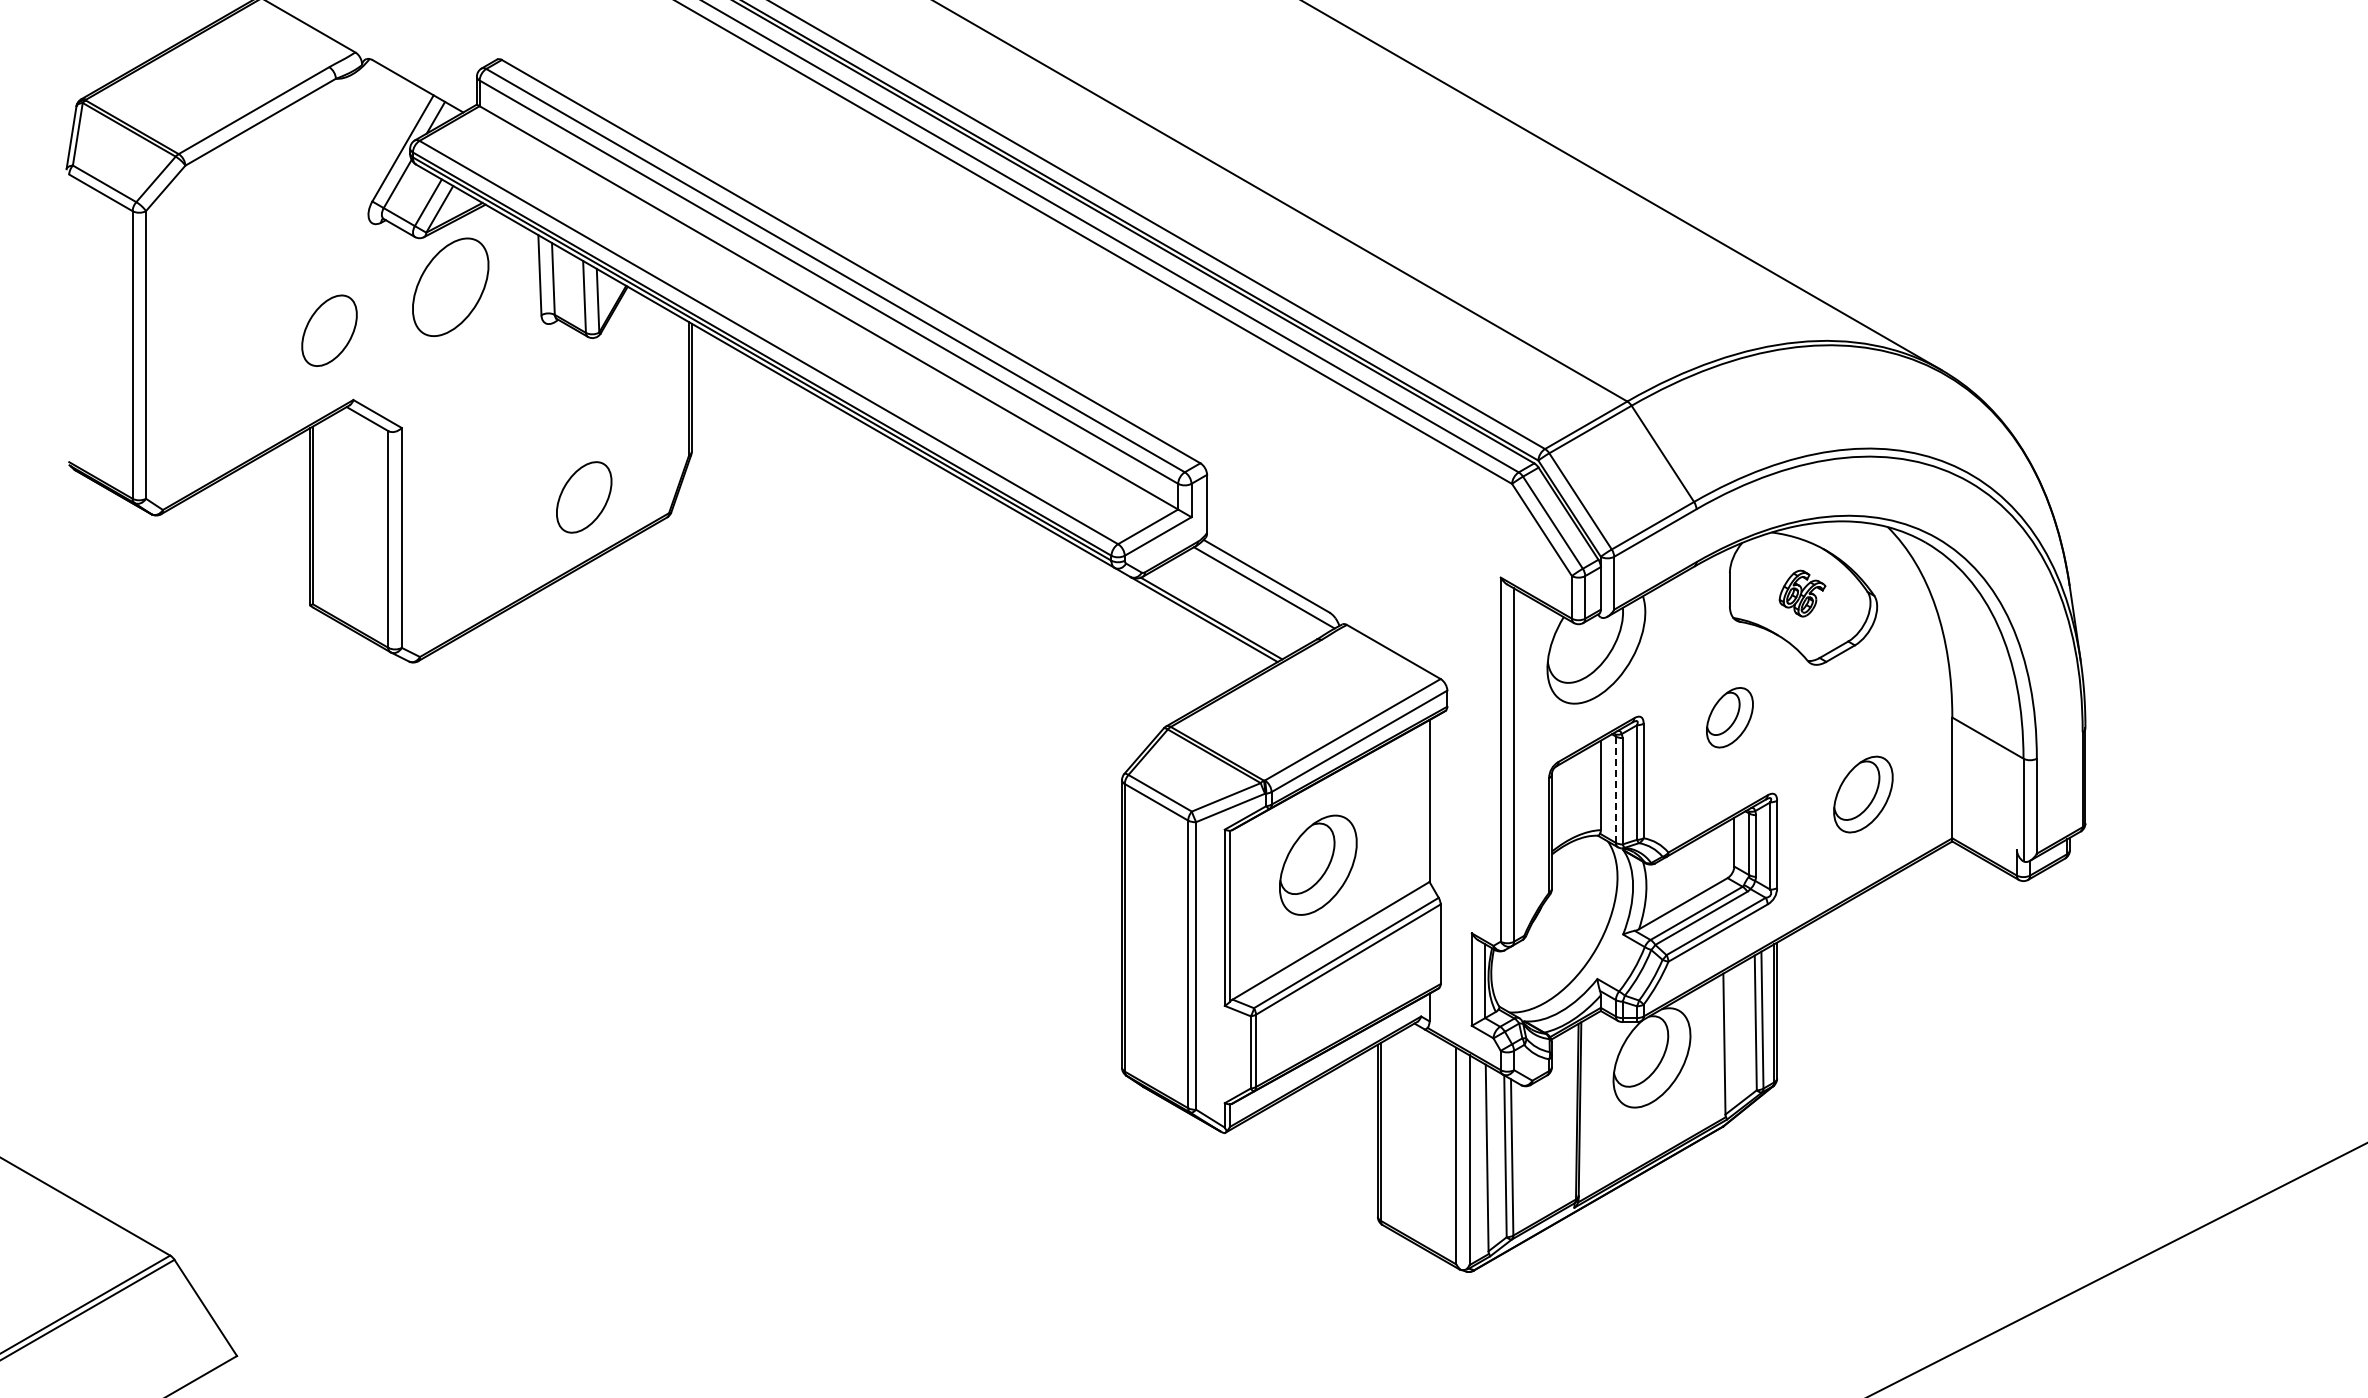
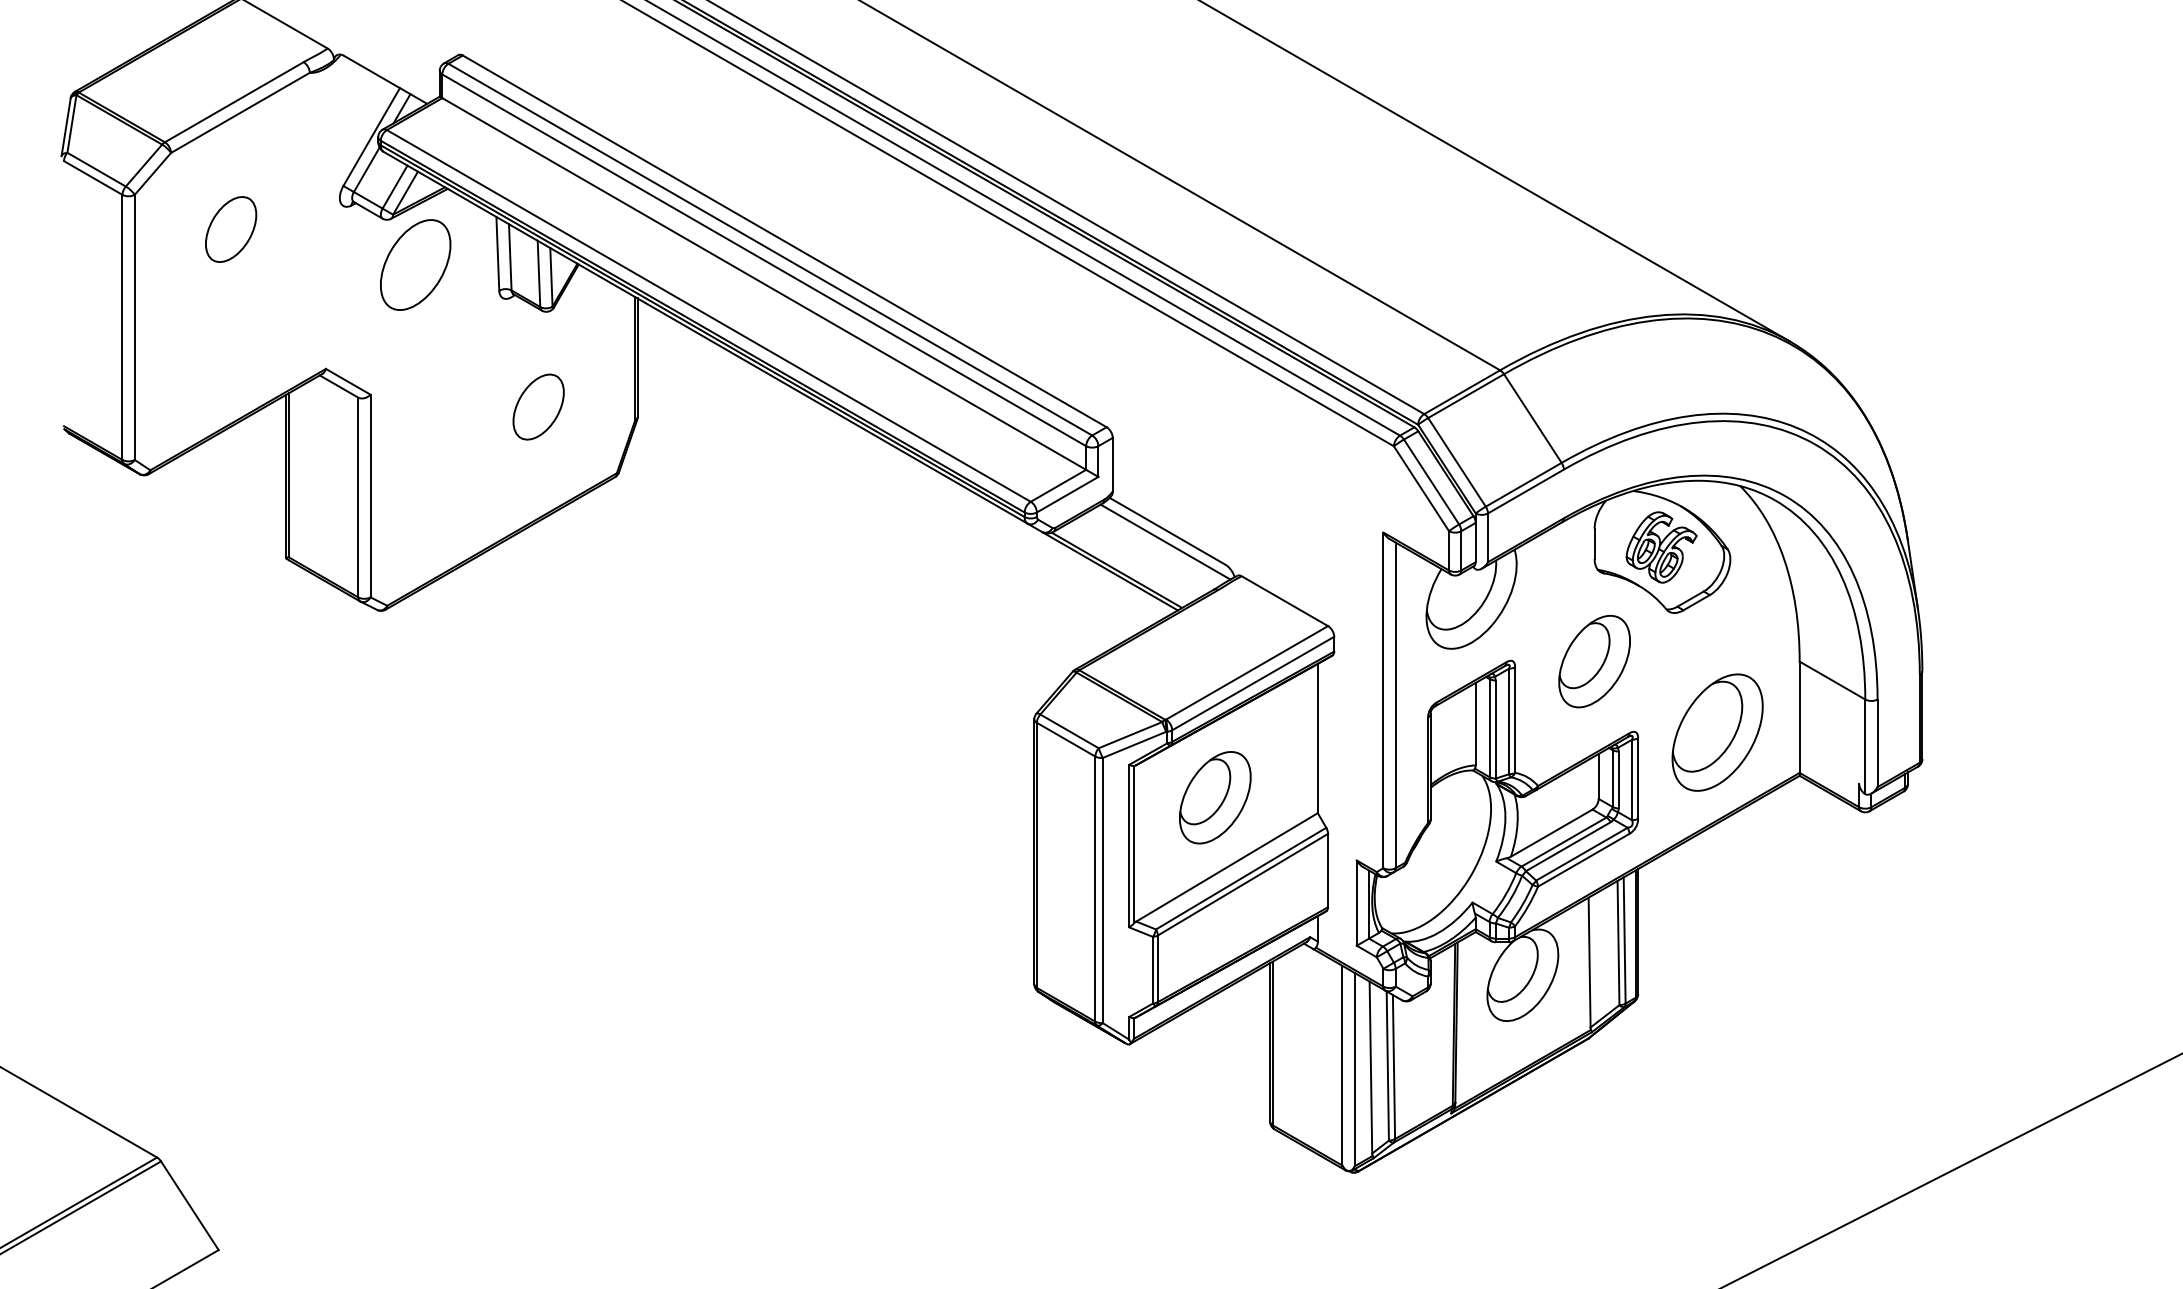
part: (329, 330) -> (231, 229), moved
part: (584, 497) -> (538, 407), moved
part: (1802, 593) -> (1661, 547), size x1.67
part: (1729, 717) -> (1594, 661), size x1.67
line: (1615, 790) -> (1489, 728), dashed -> solid
part: (1863, 794) -> (1717, 732), size x1.67

